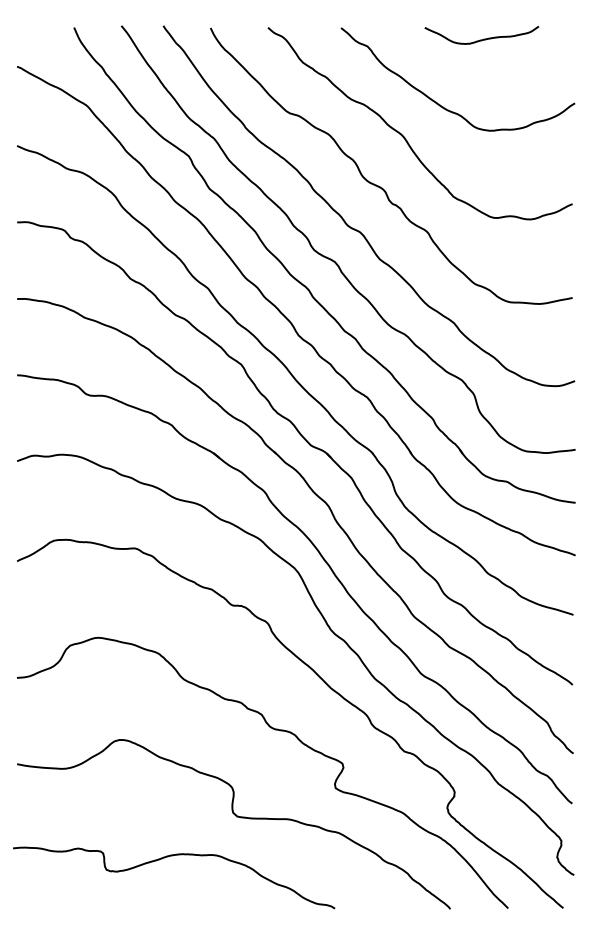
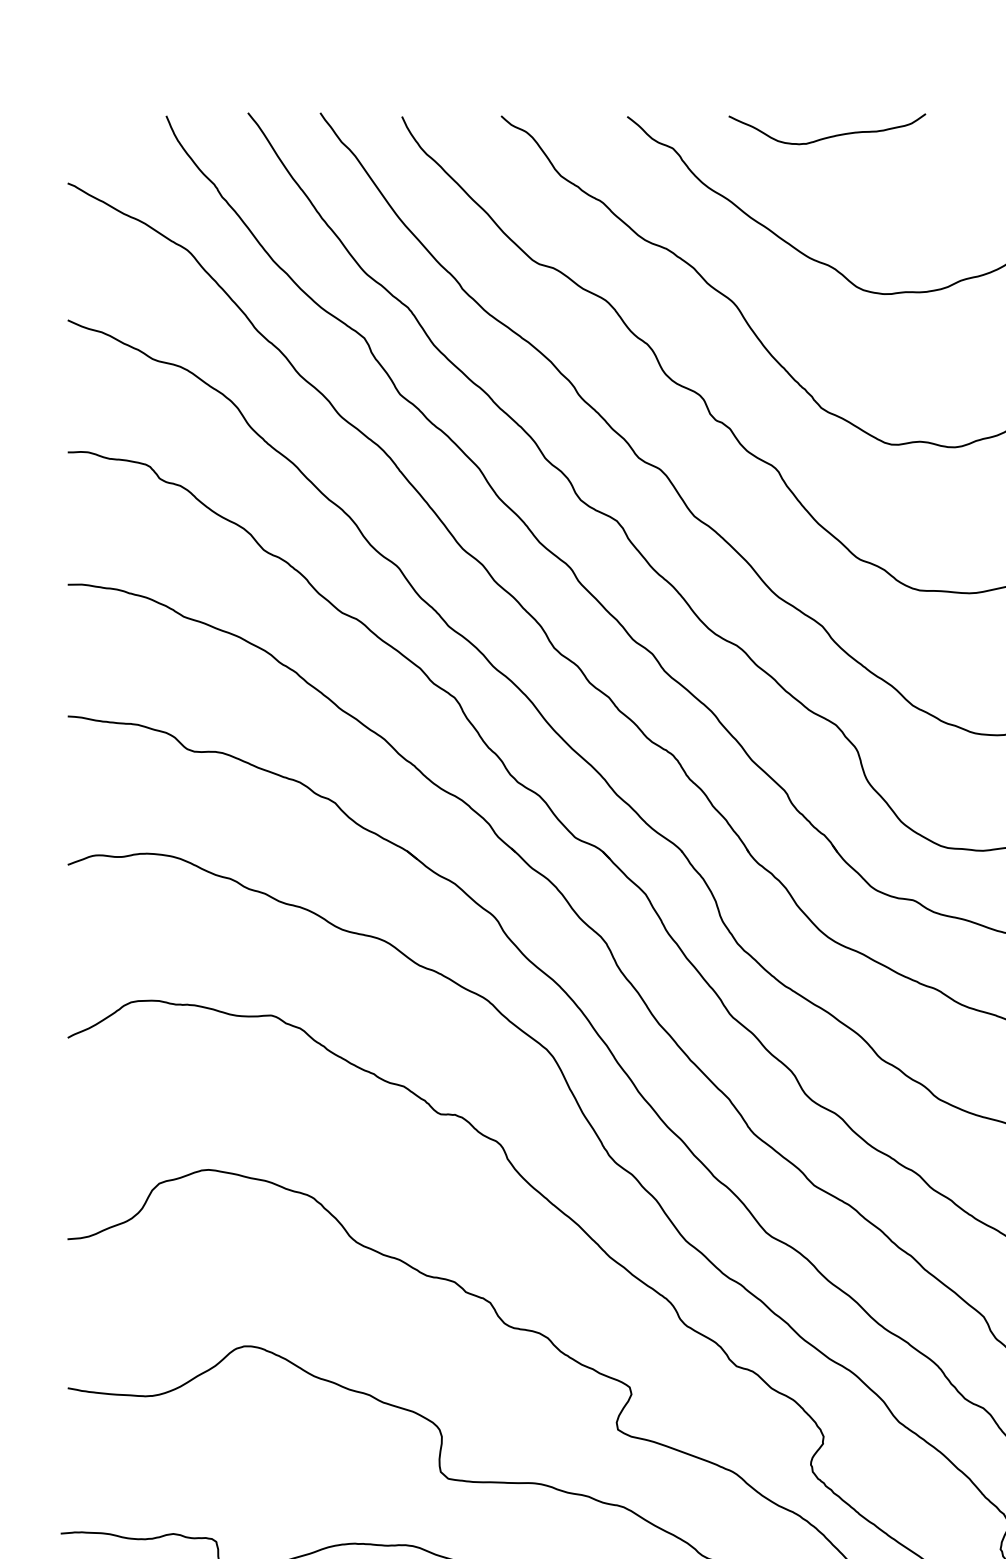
curve: (481, 39) -> (826, 136), moved

